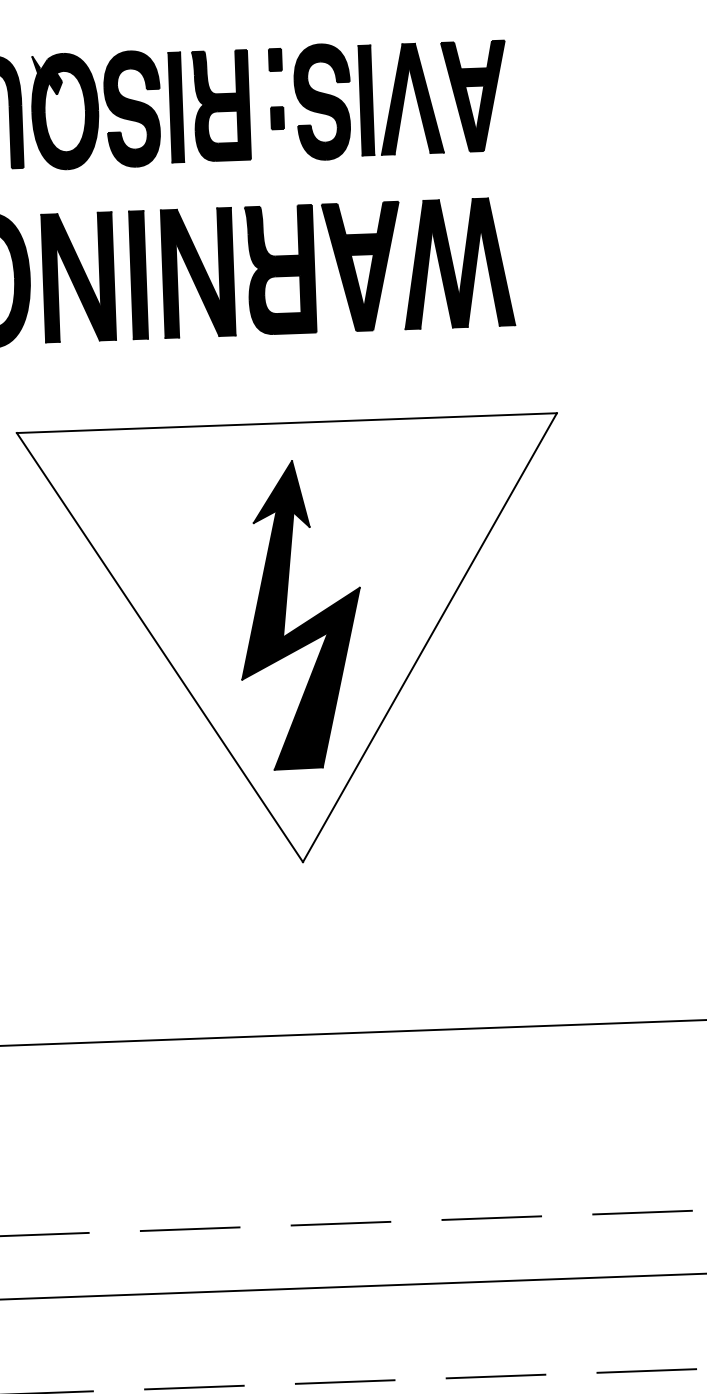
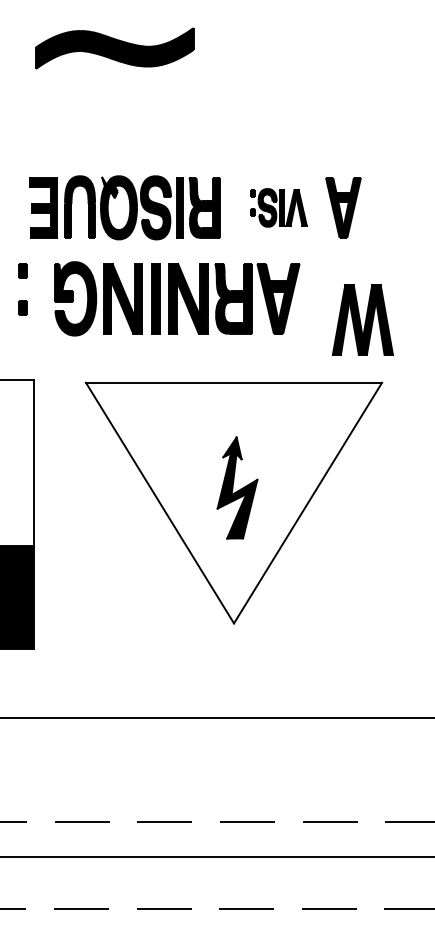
part: (356, 100) -> (278, 207), size x0.6
part: (457, 262) -> (362, 319), moved
part: (300, 613) -> (237, 487), size x0.6

